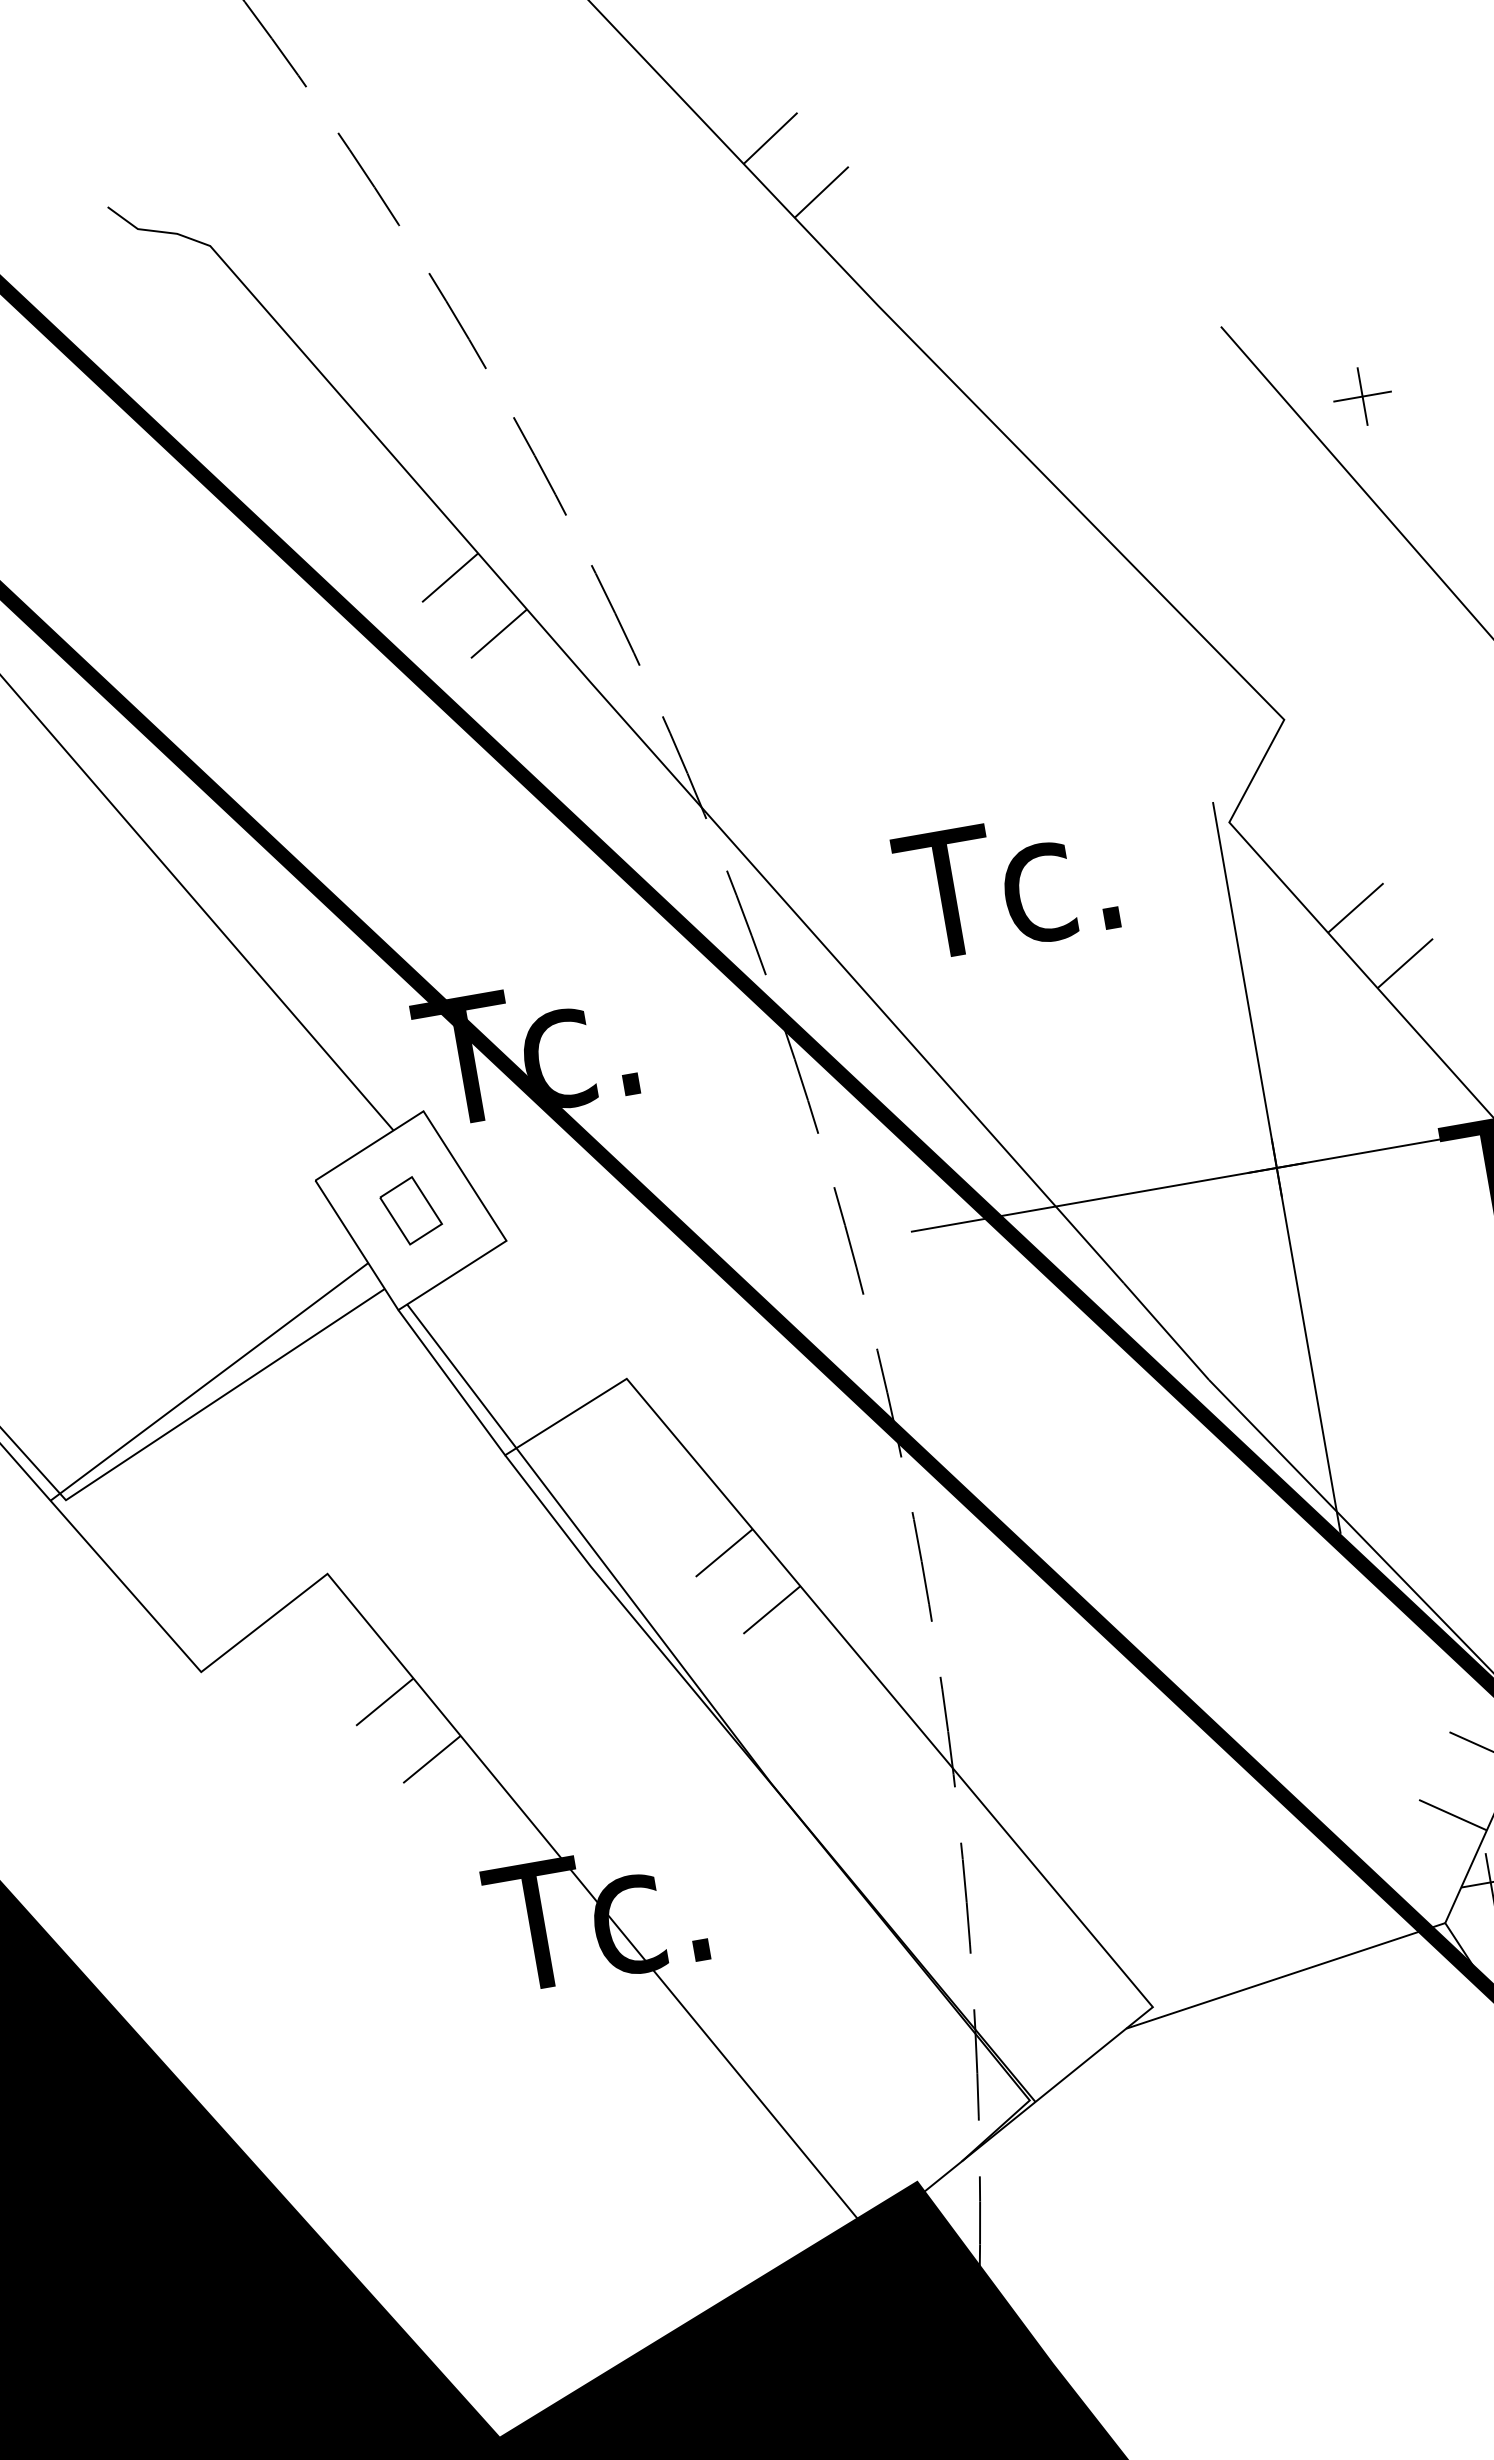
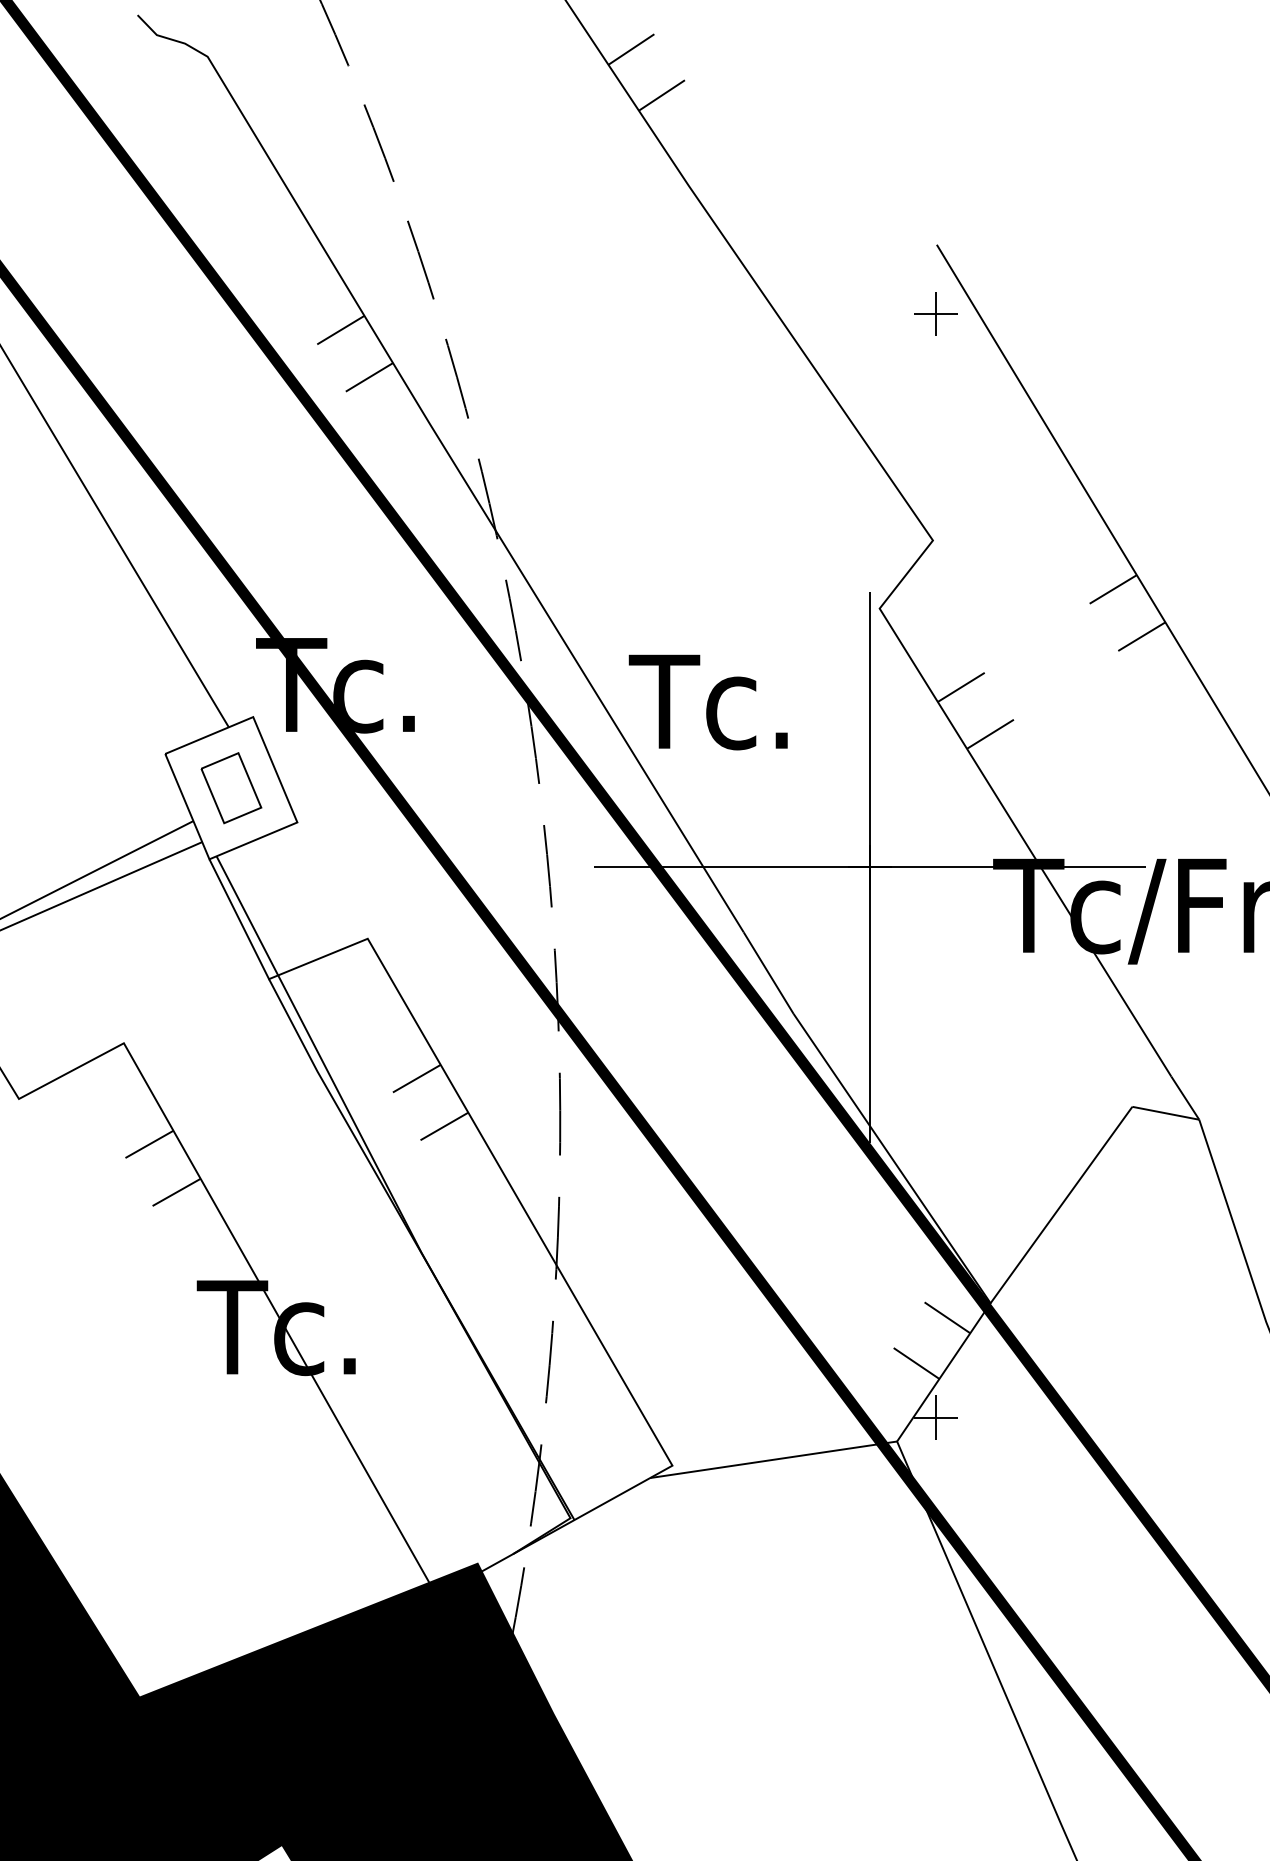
part: (1362, 395) -> (935, 313), moved
text: (1004, 884) -> (707, 702), moved
part: (411, 1211) -> (231, 788), size x1.43

